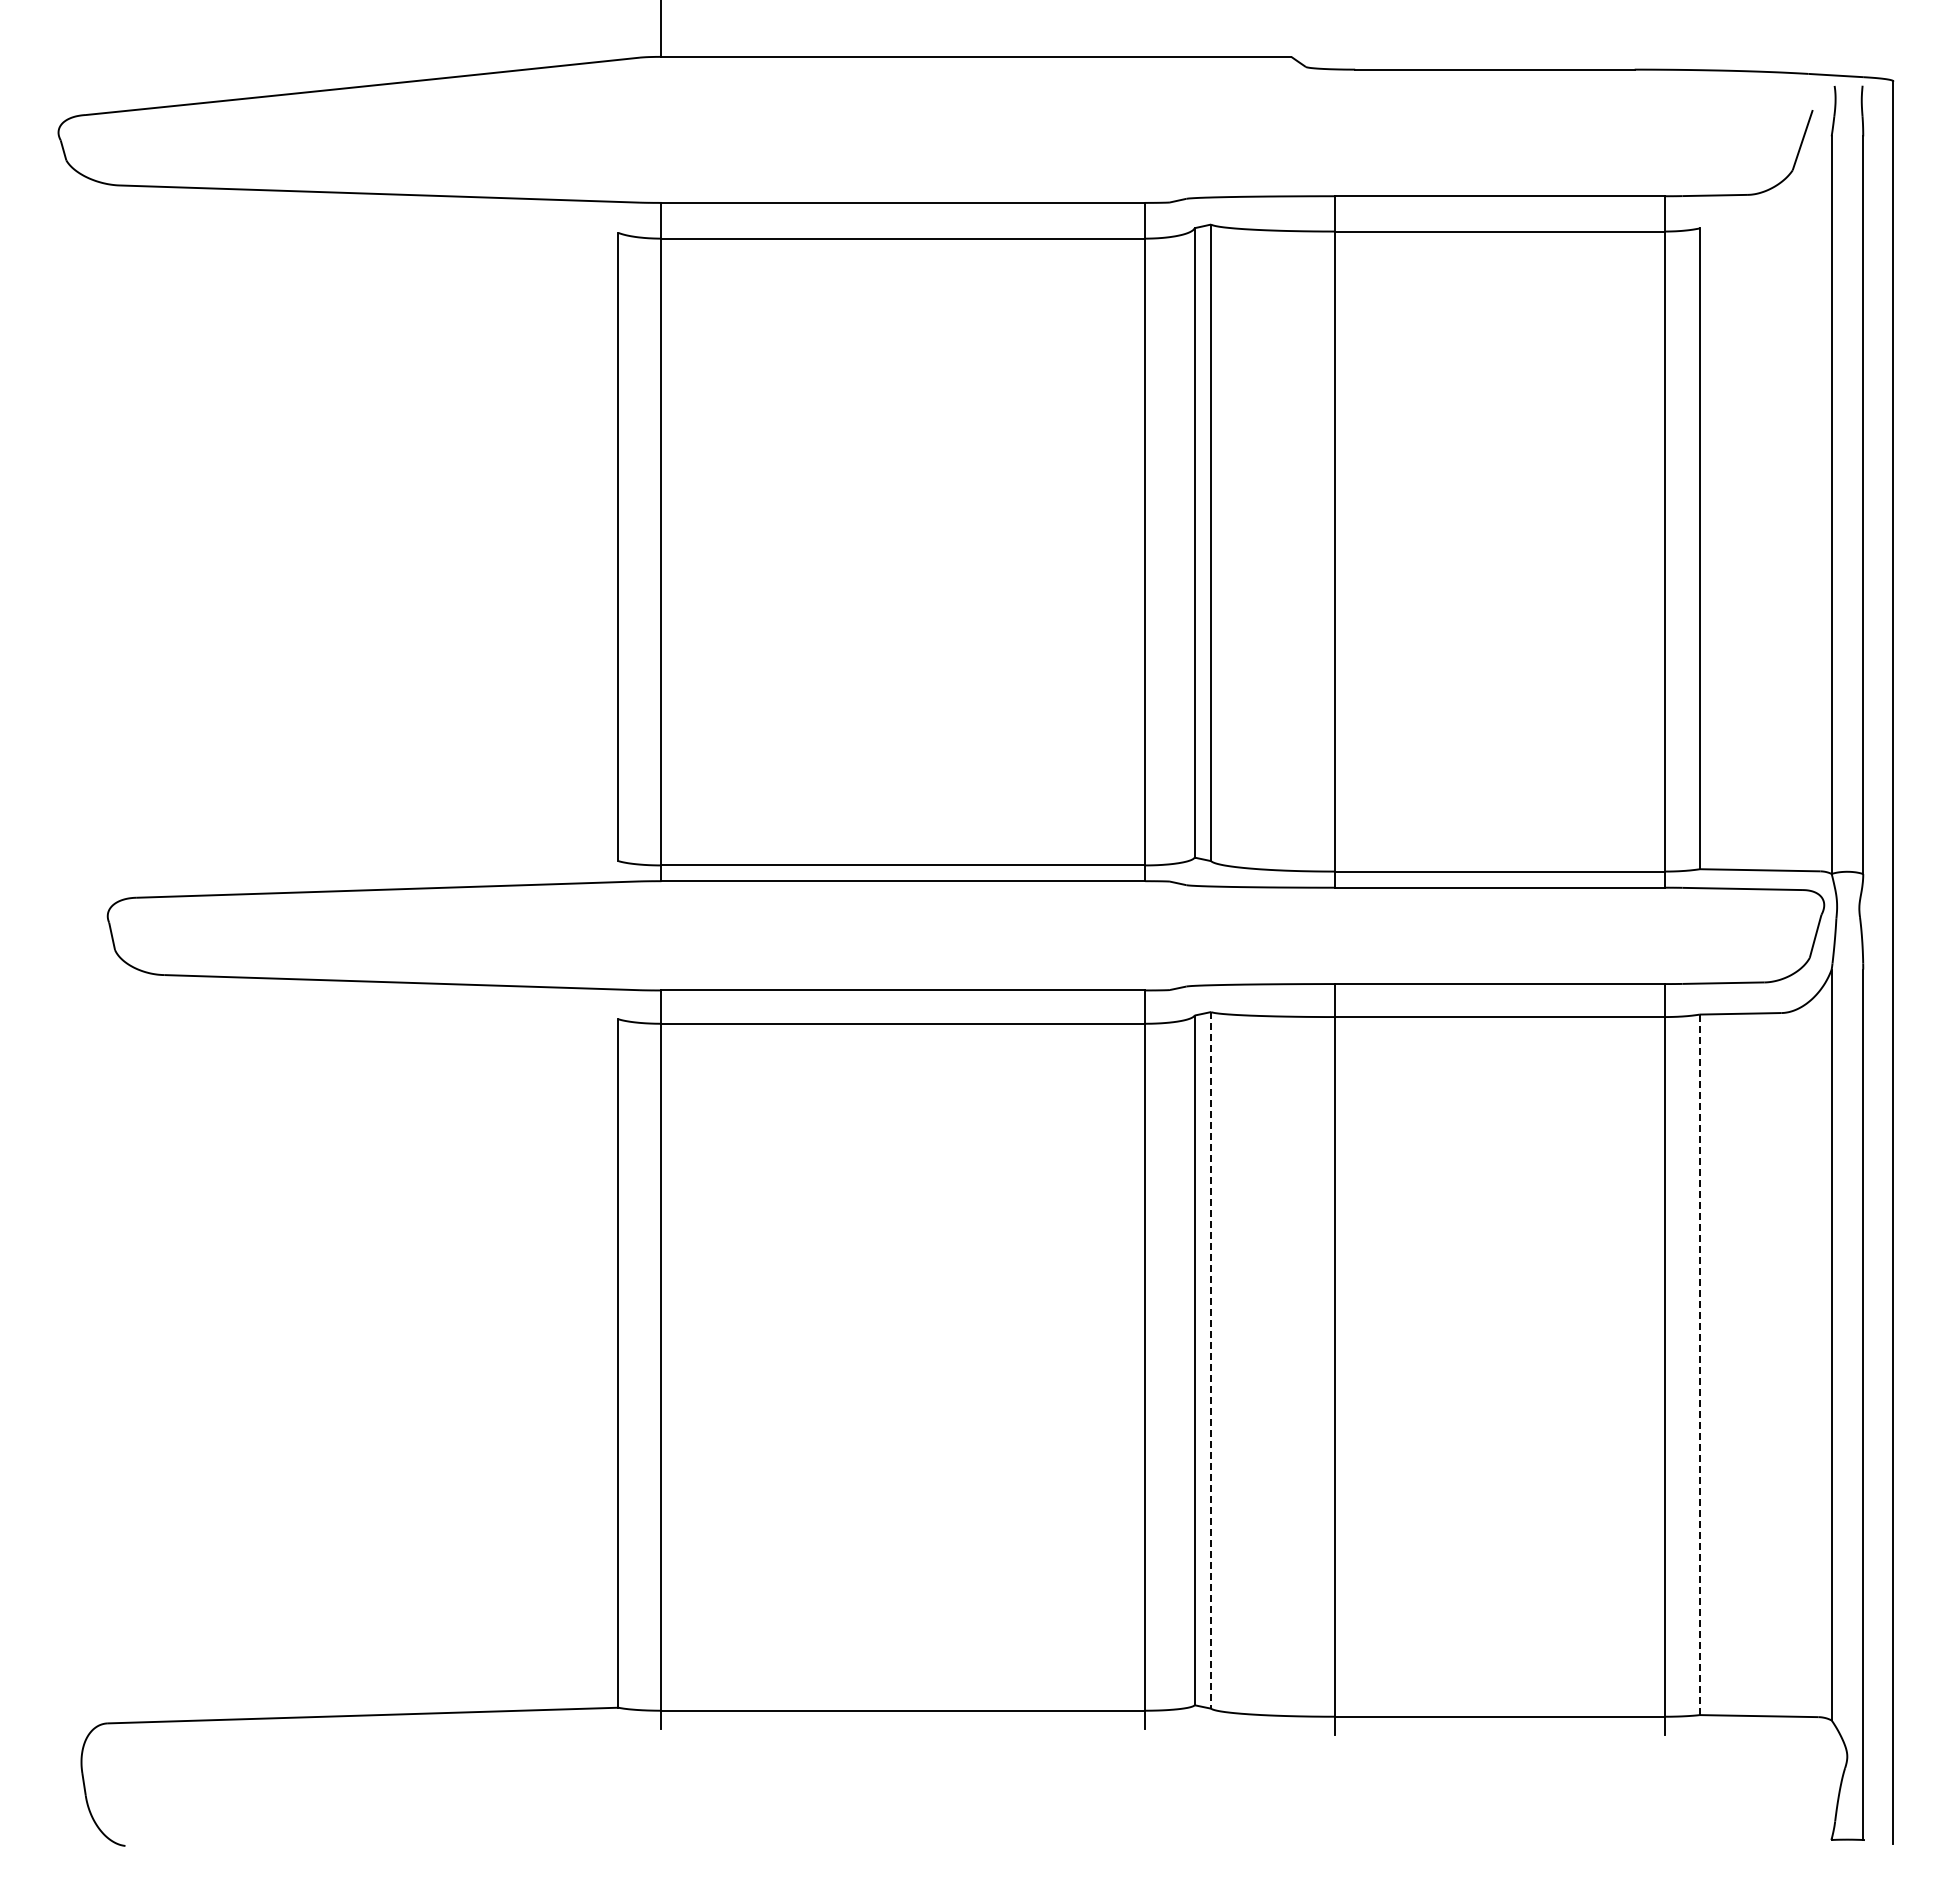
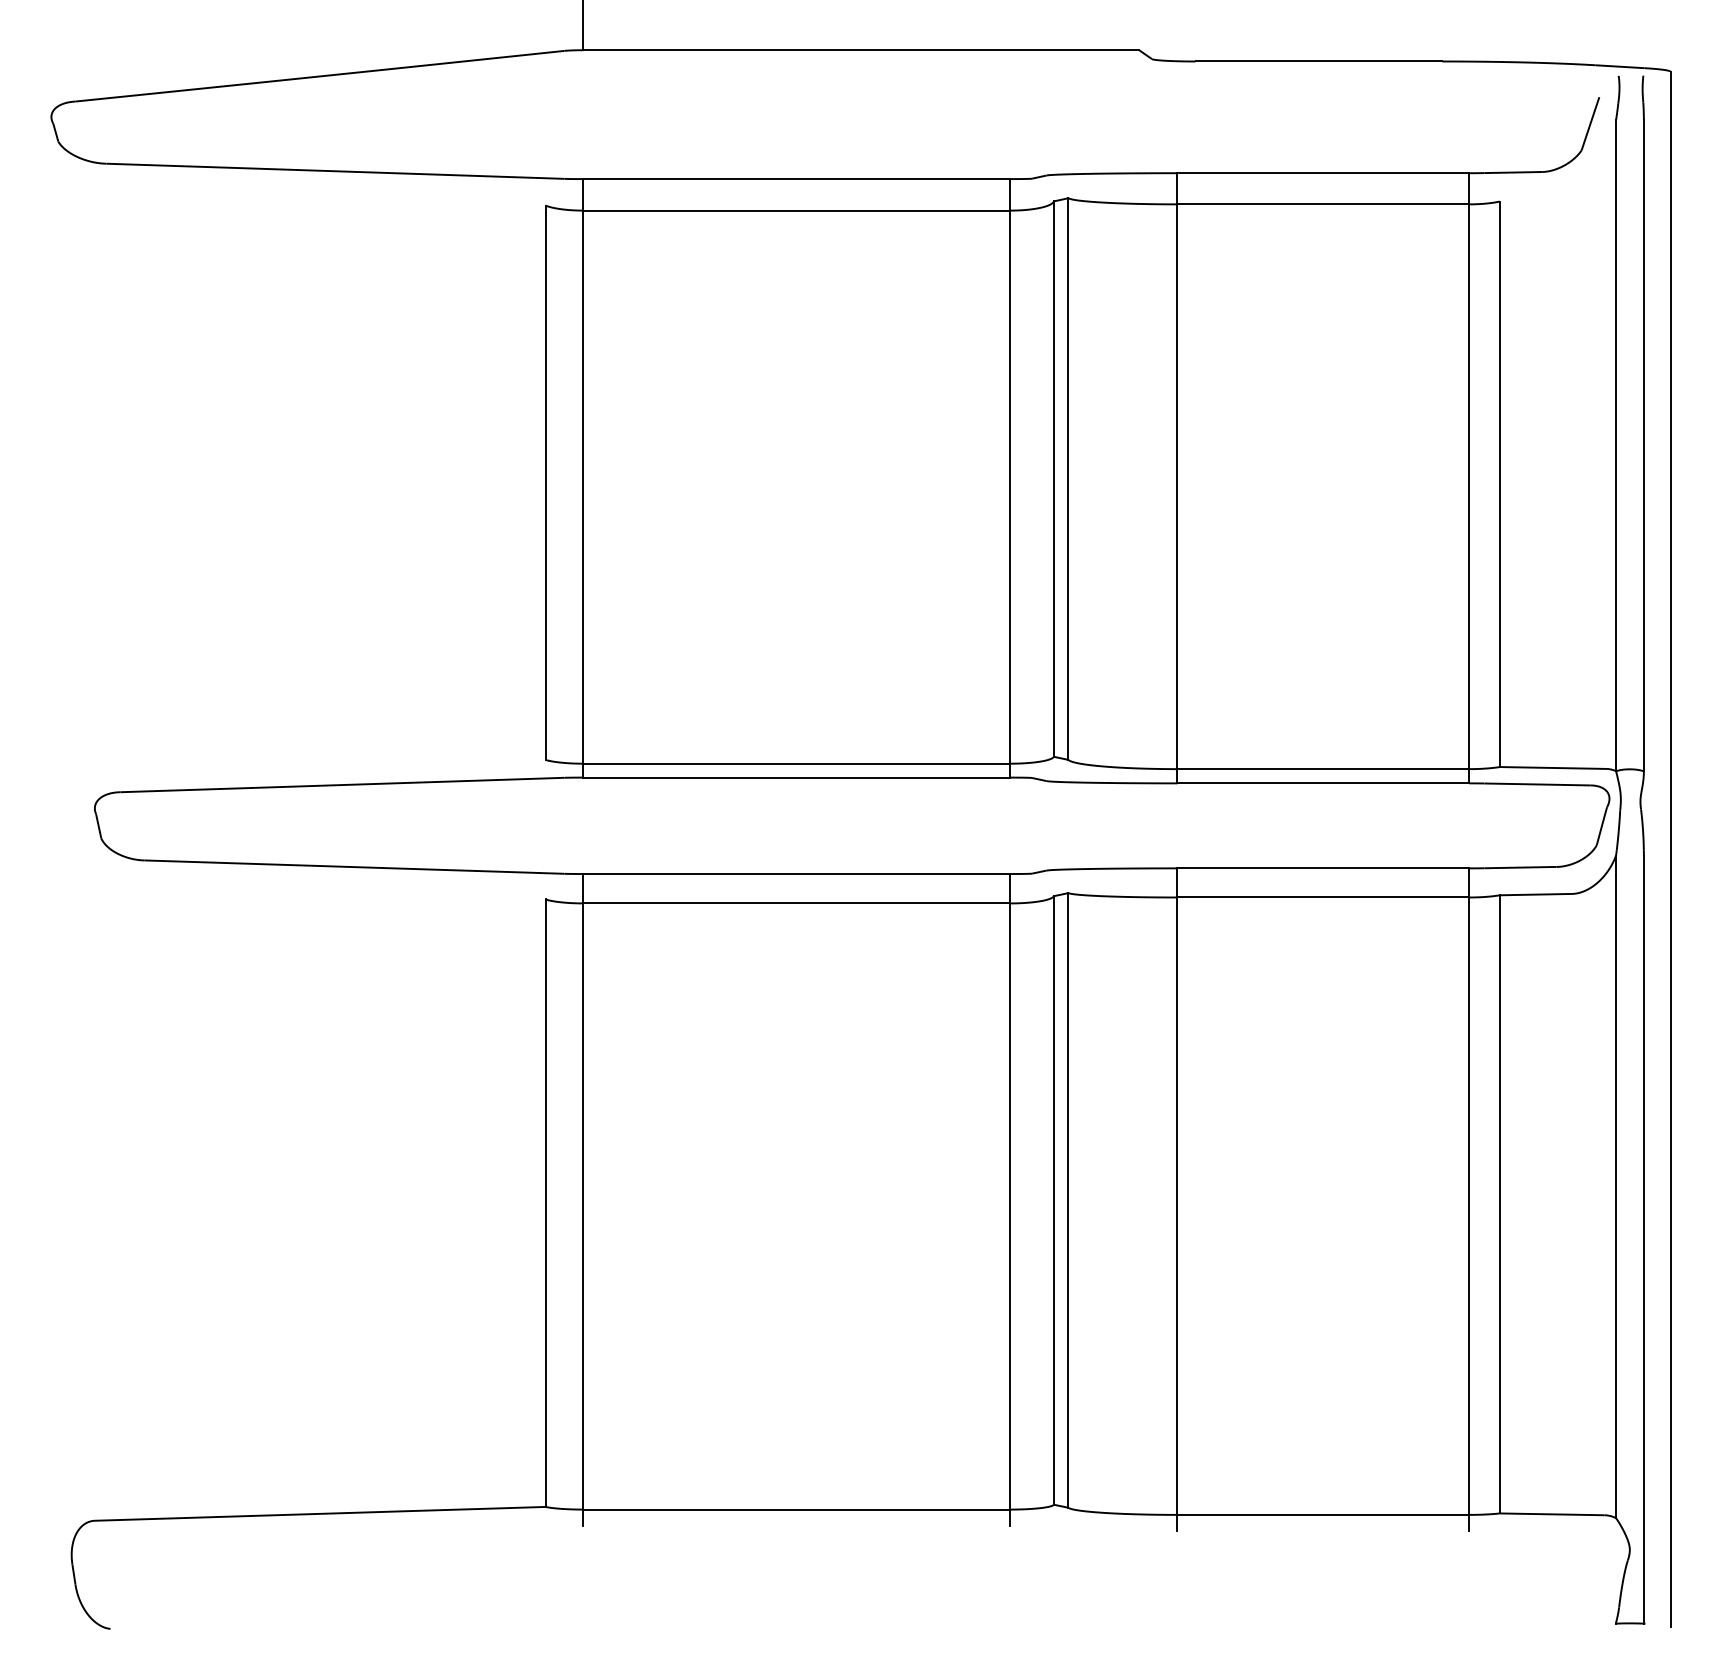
line: (1211, 1360) -> (1068, 1200), dashed -> solid
line: (1699, 1364) -> (1499, 1204), dashed -> solid

